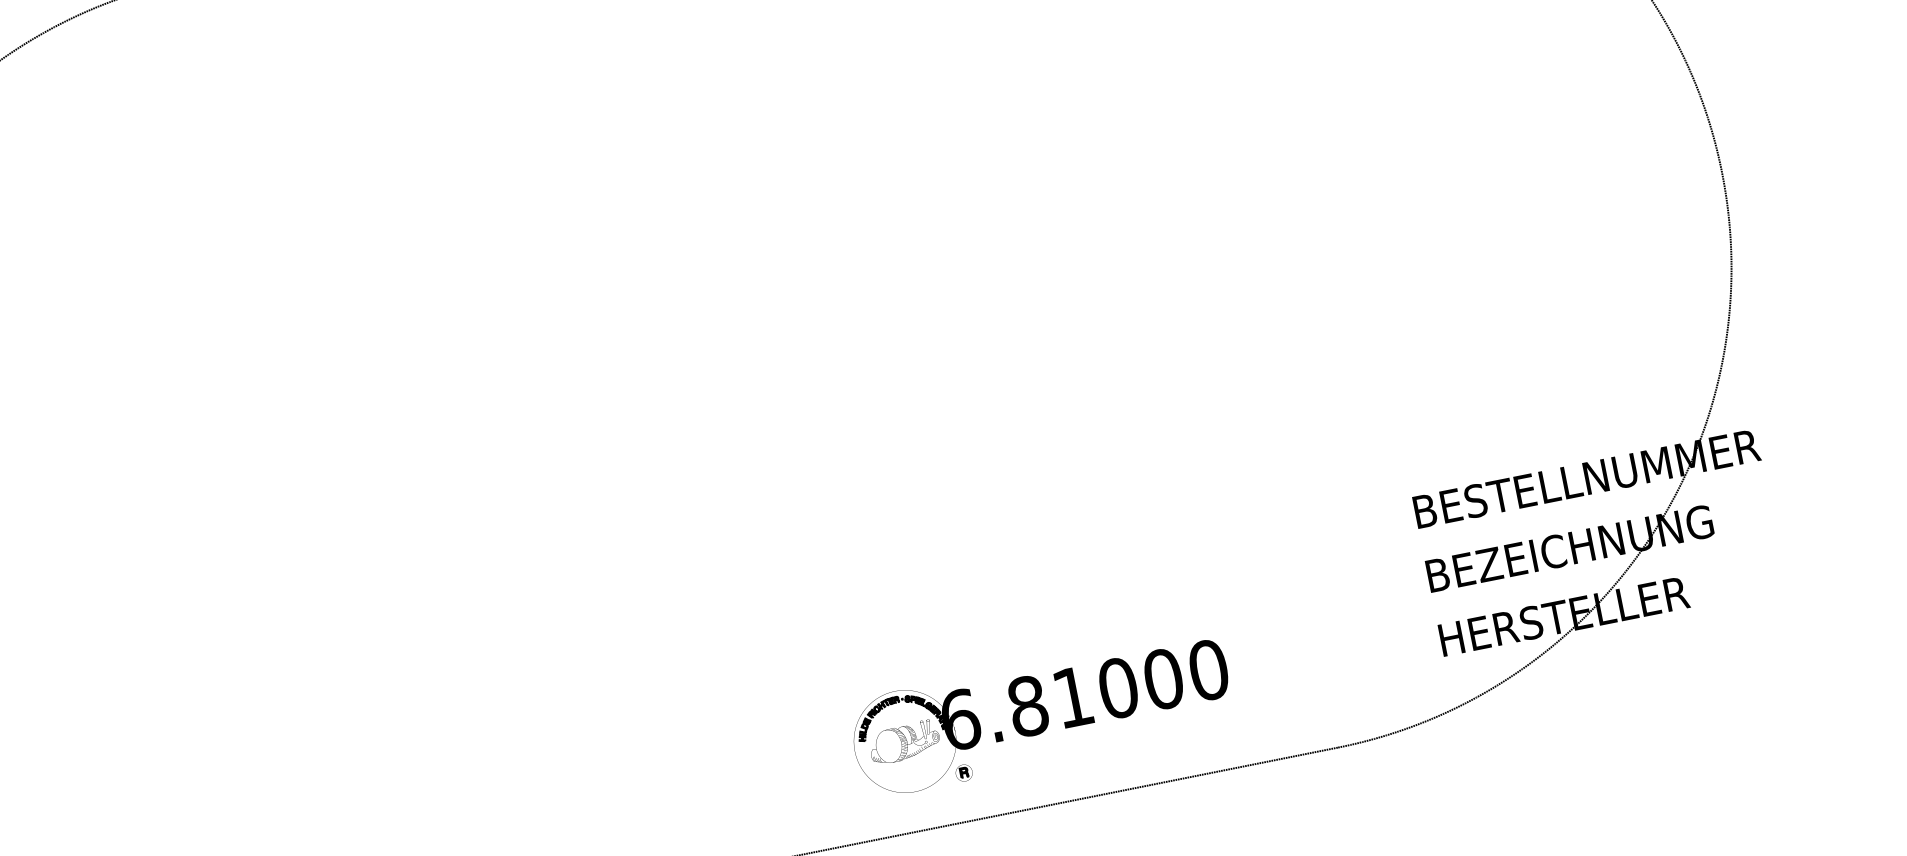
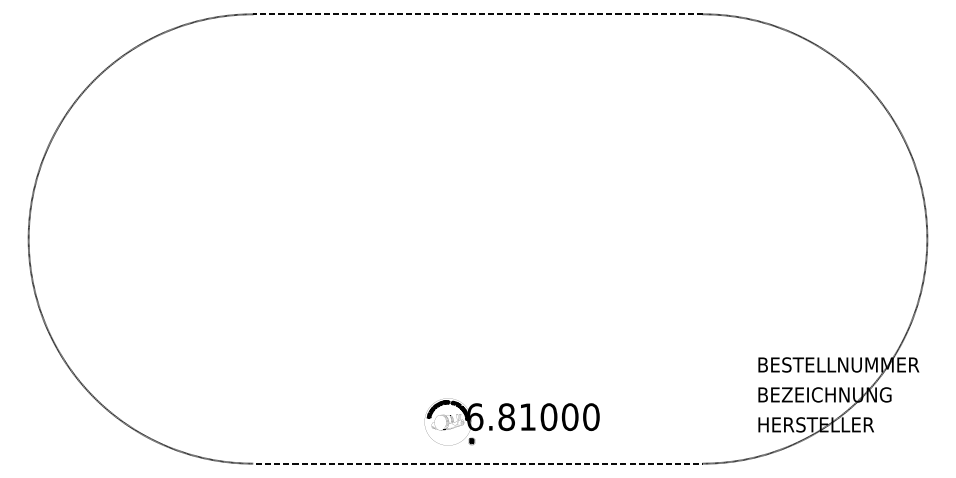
part: (1040, 713) -> (511, 421), moved

